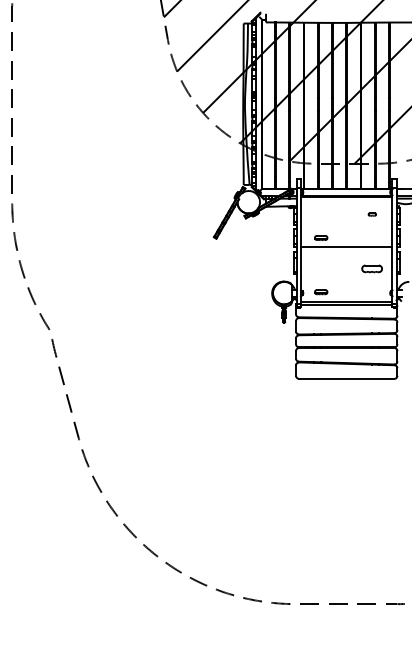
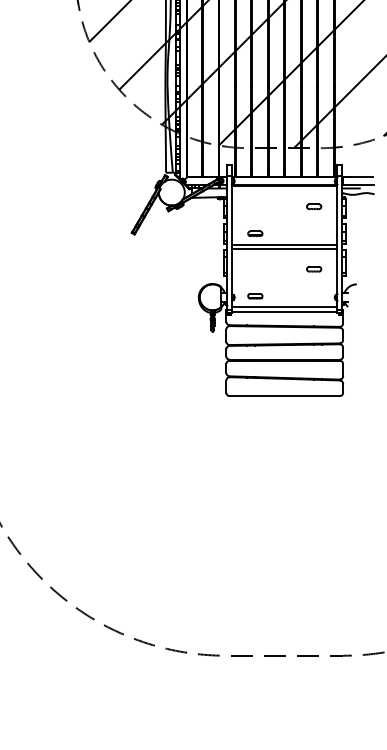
part: (372, 214) -> (314, 206), size x1.67
line: (346, 251) -> (284, 249), added
part: (372, 268) -> (314, 268), size x0.62

